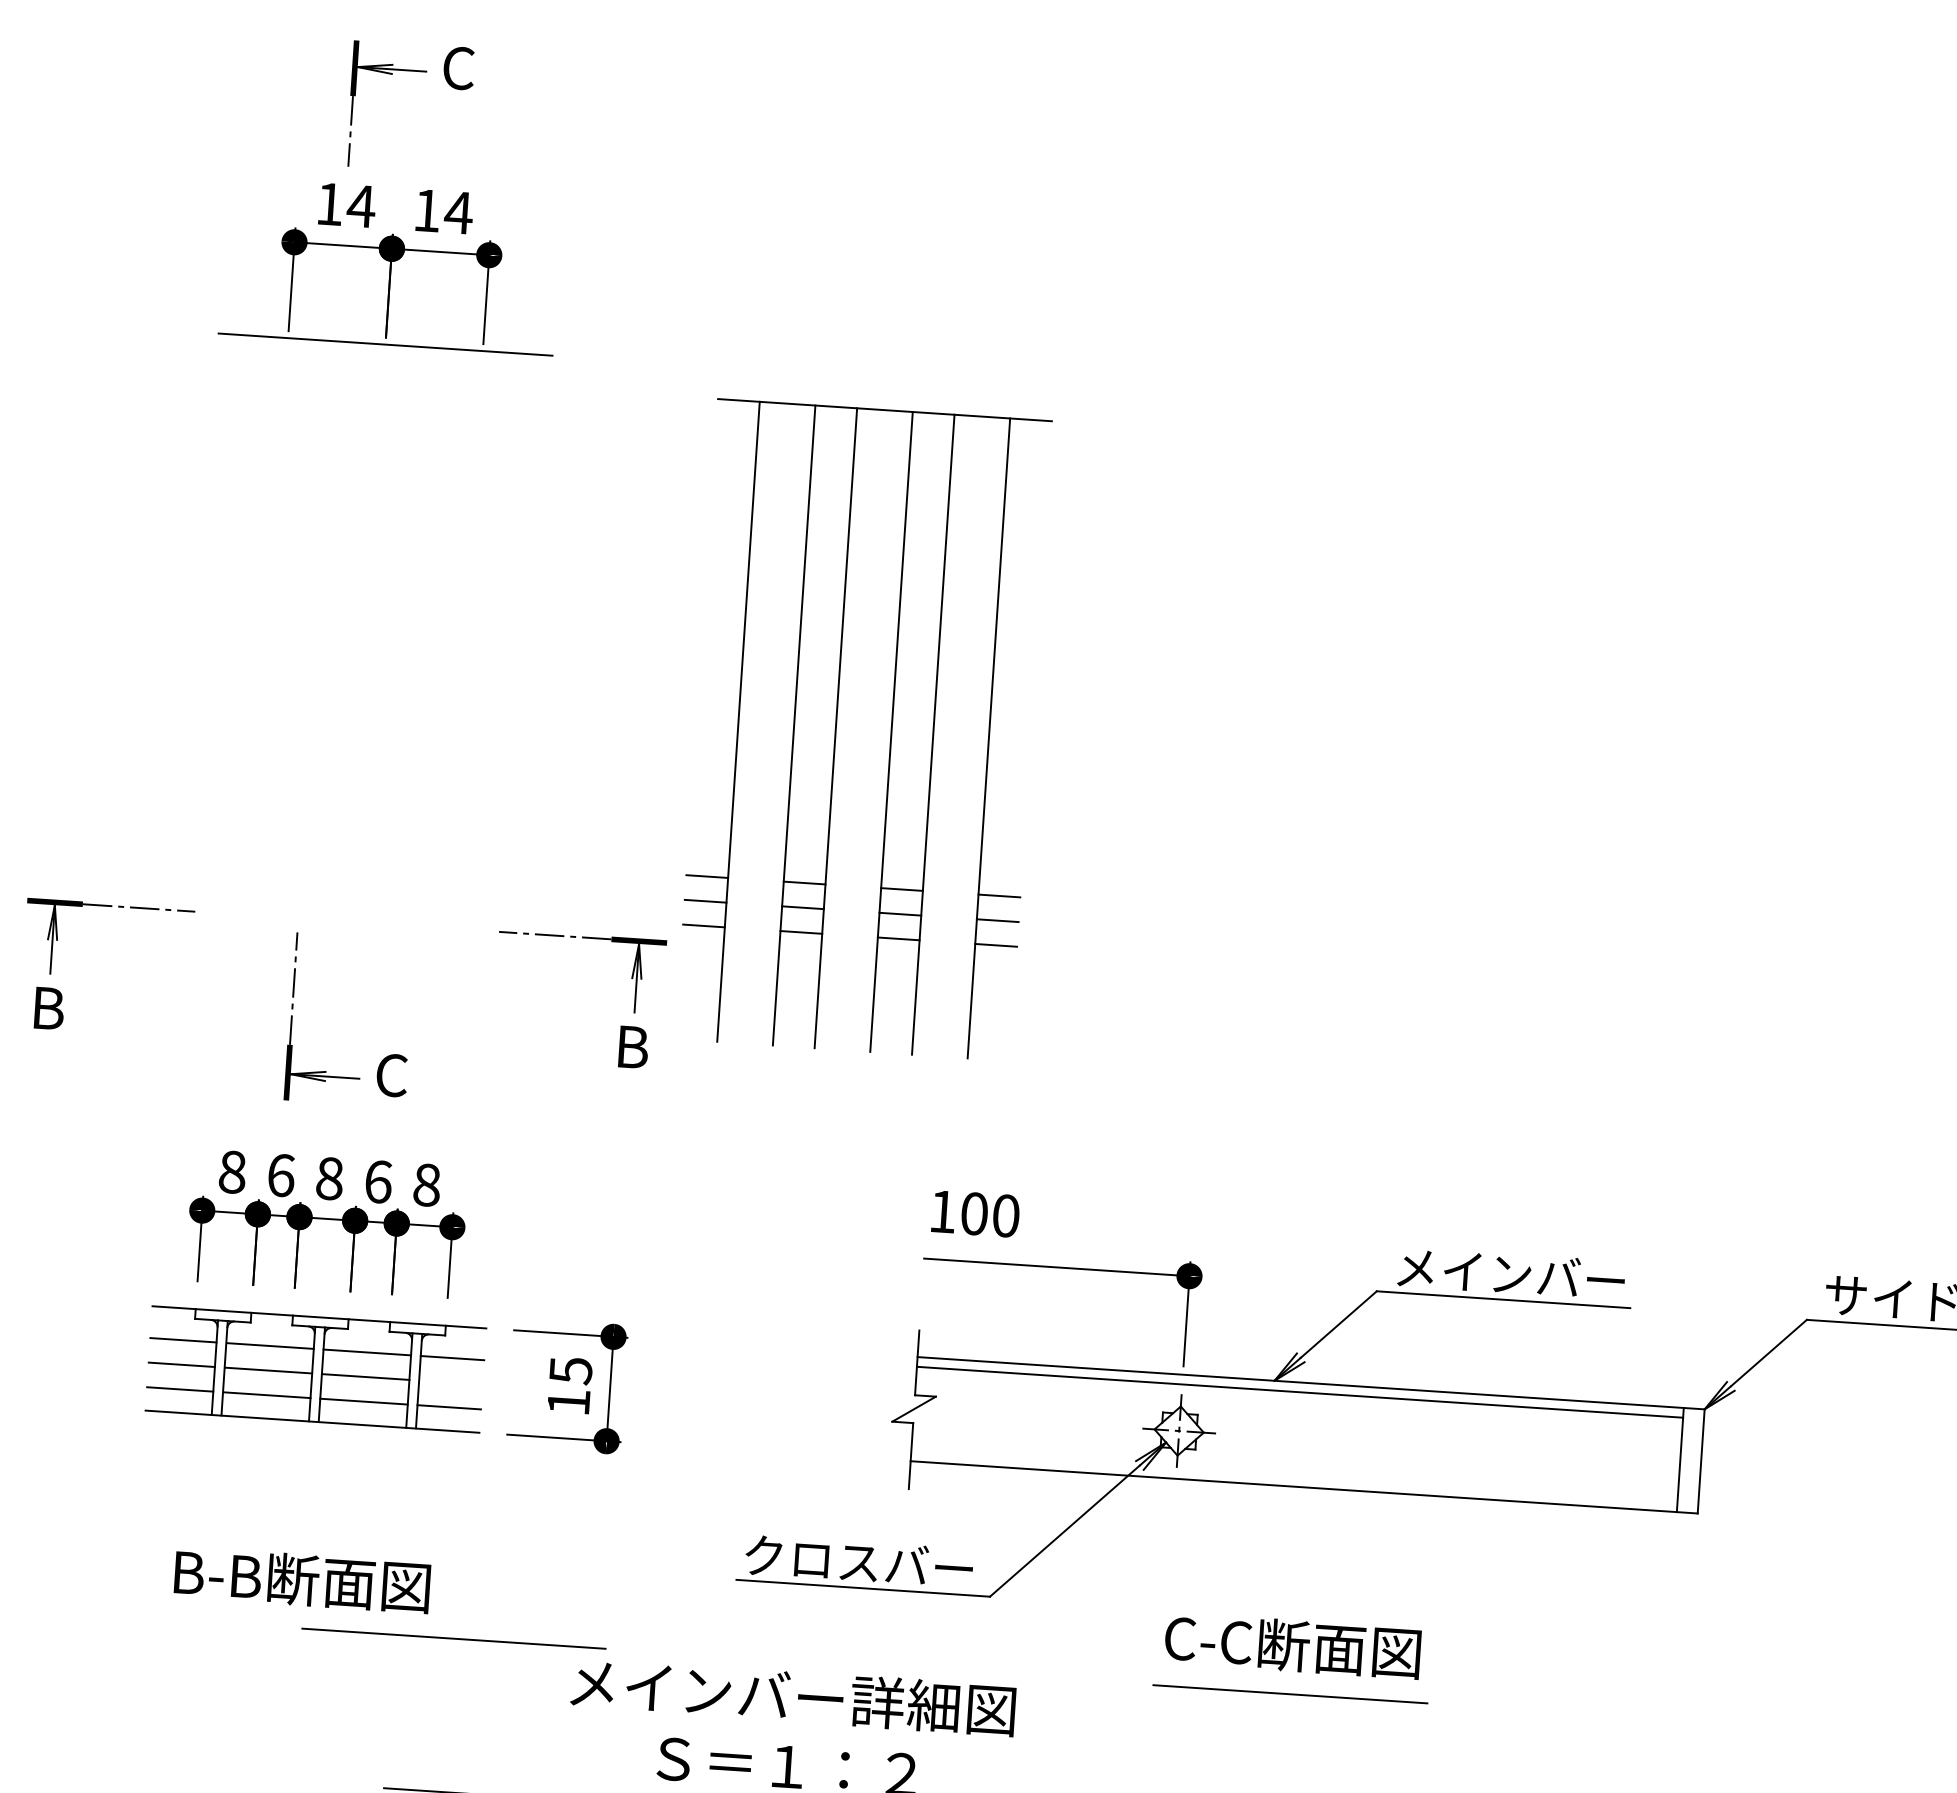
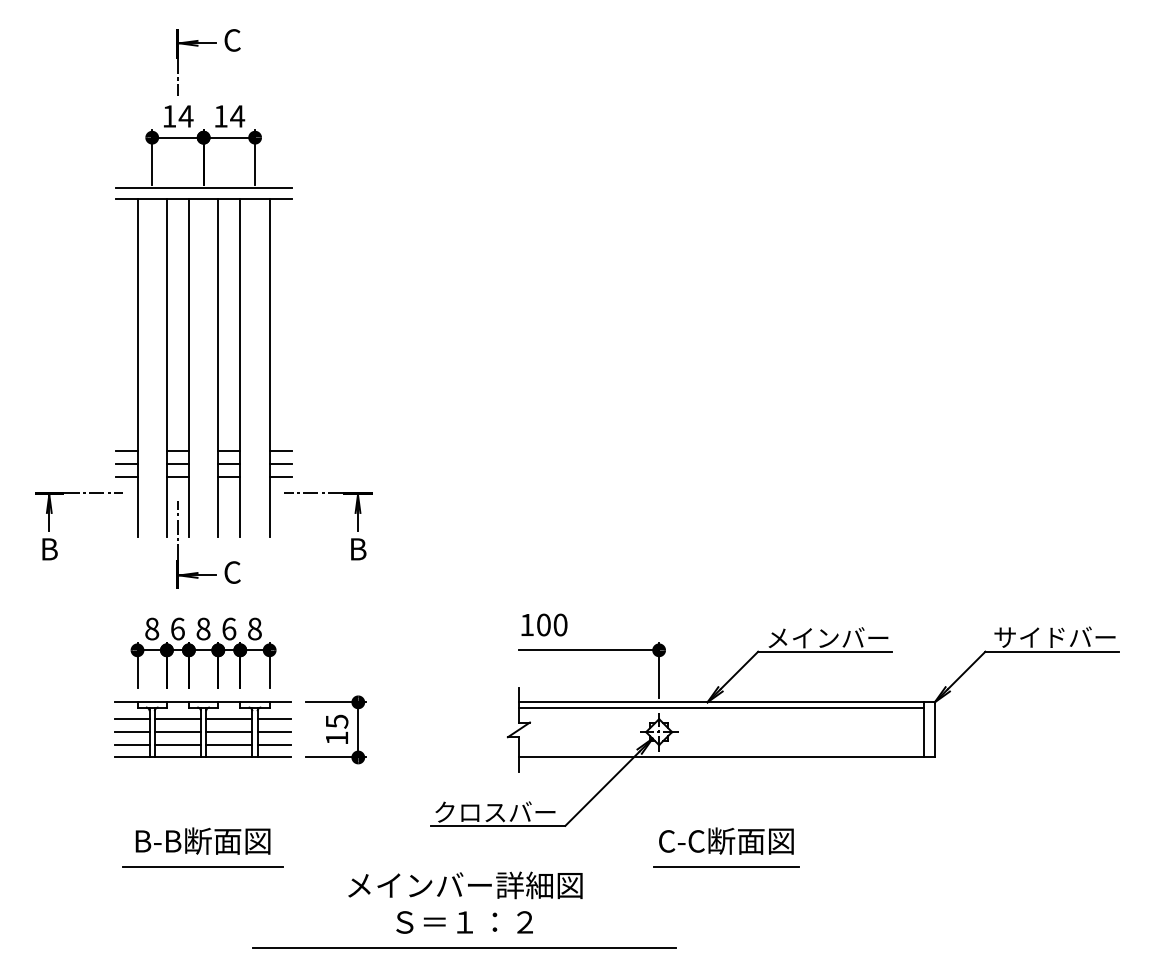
part: (836, 726) -> (189, 367), moved
line: (451, 1383) -> (274, 732), added
line: (453, 1638) -> (202, 866), moved

